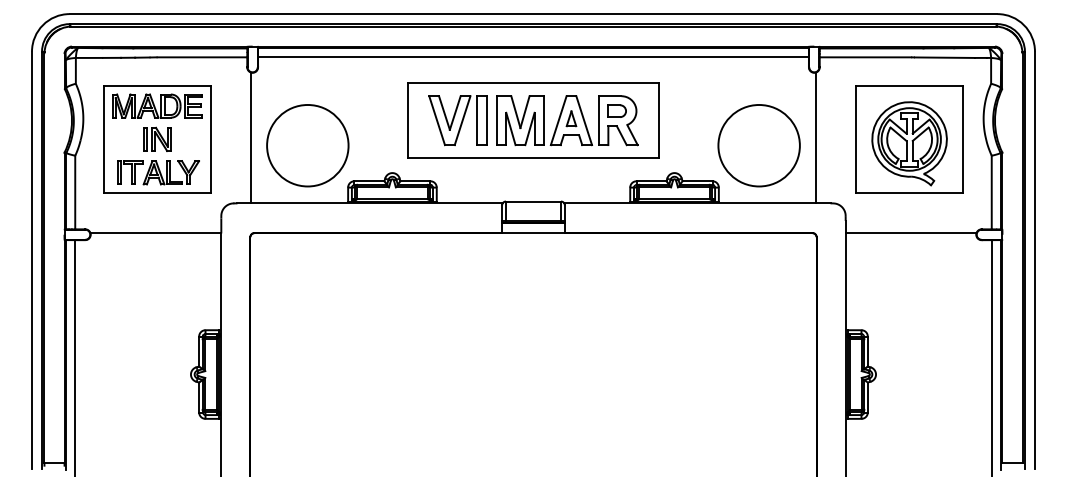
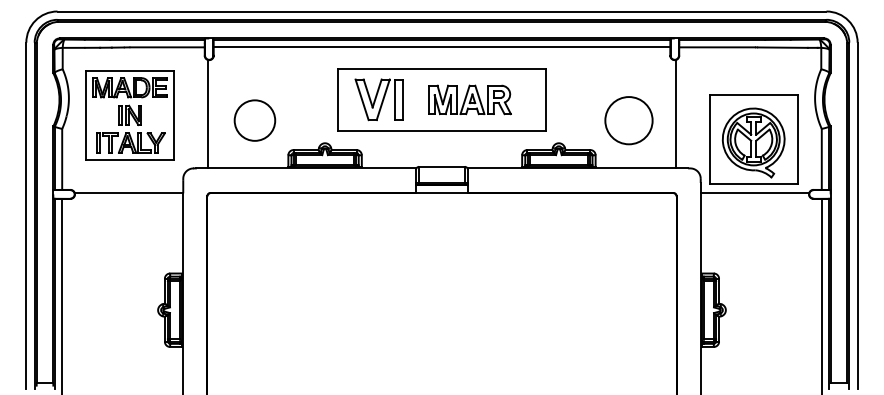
part: (567, 120) -> (470, 99), size x0.7
part: (909, 139) -> (753, 139), moved
circle: (307, 145) -> (254, 120), size x0.6
circle: (758, 145) -> (628, 120), size x0.7

